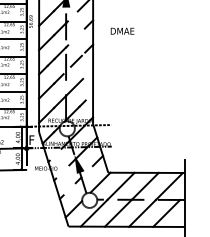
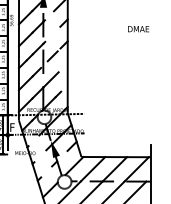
text: (122, 30) -> (138, 28), moved

